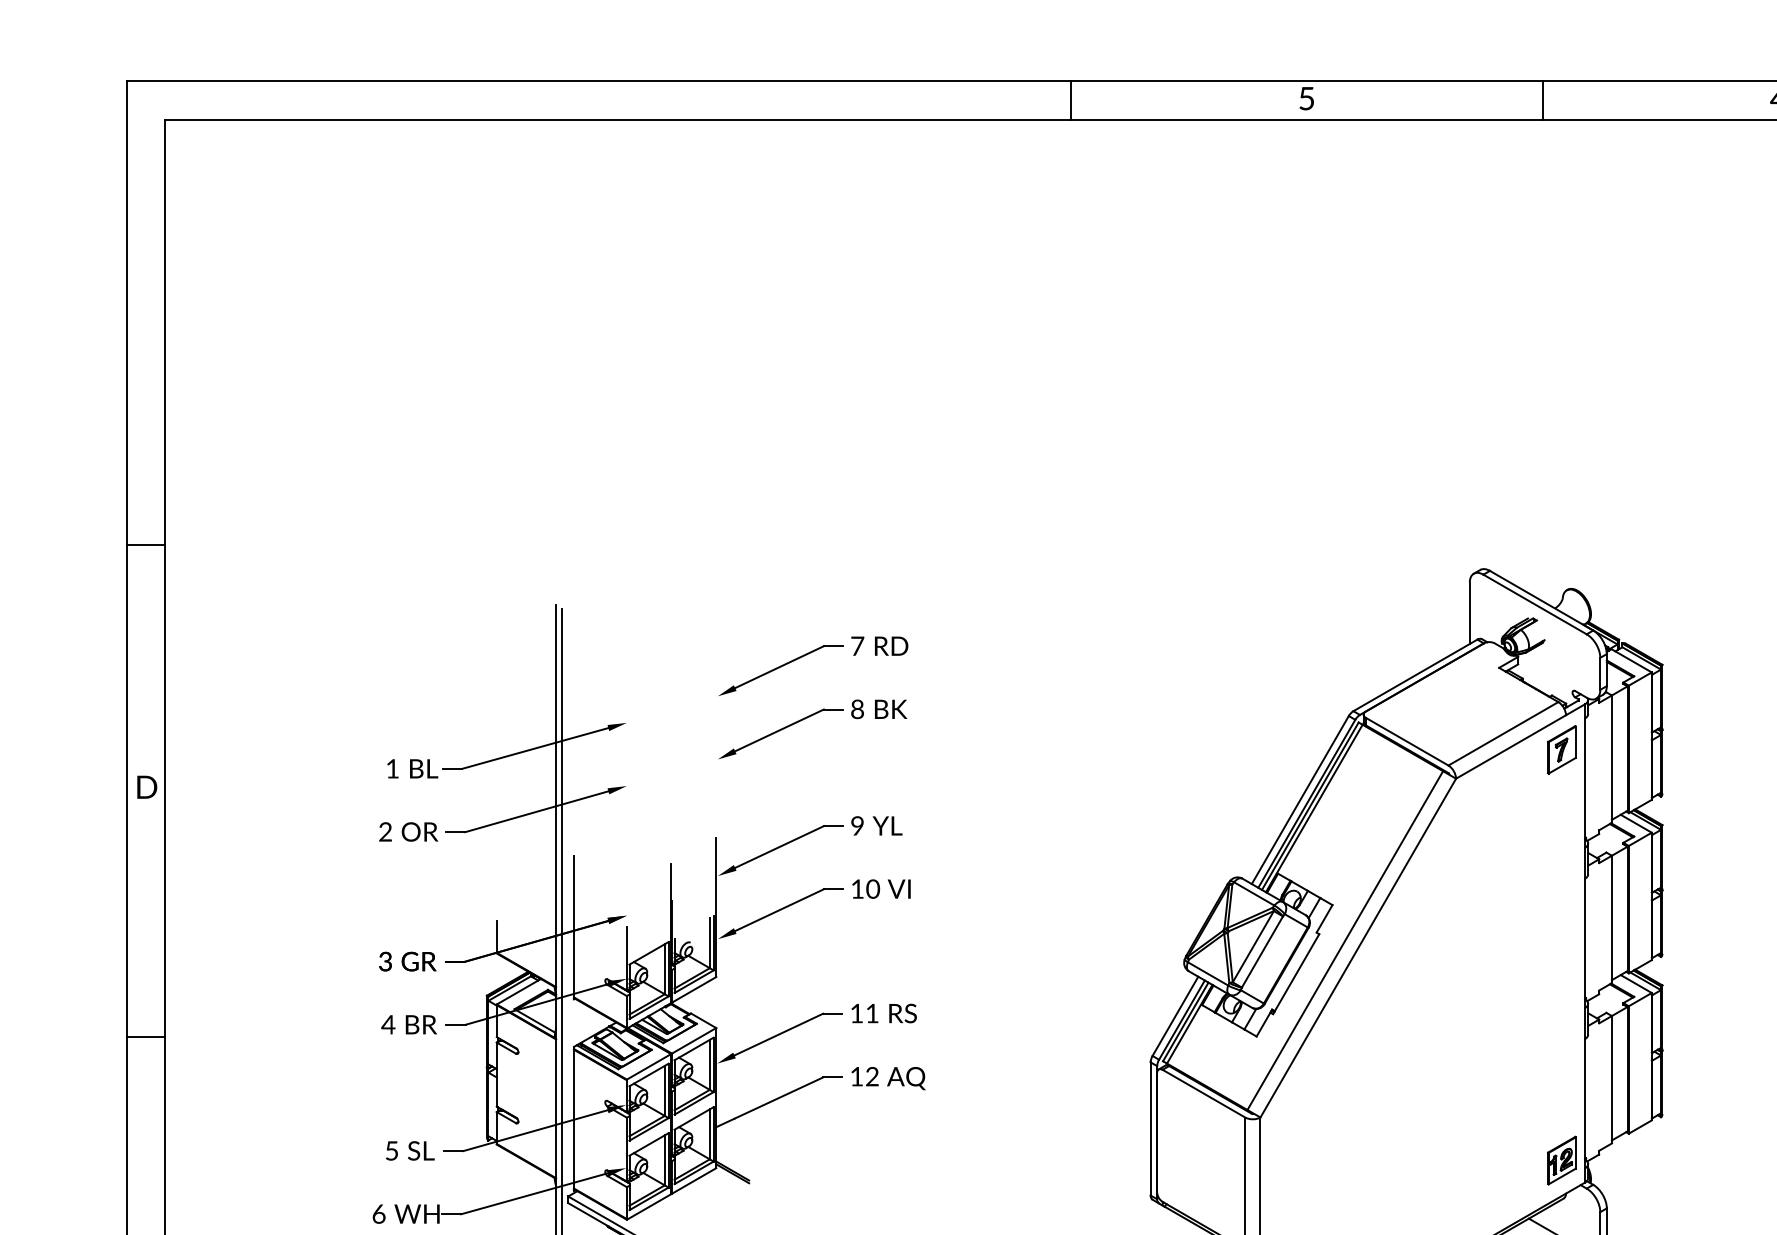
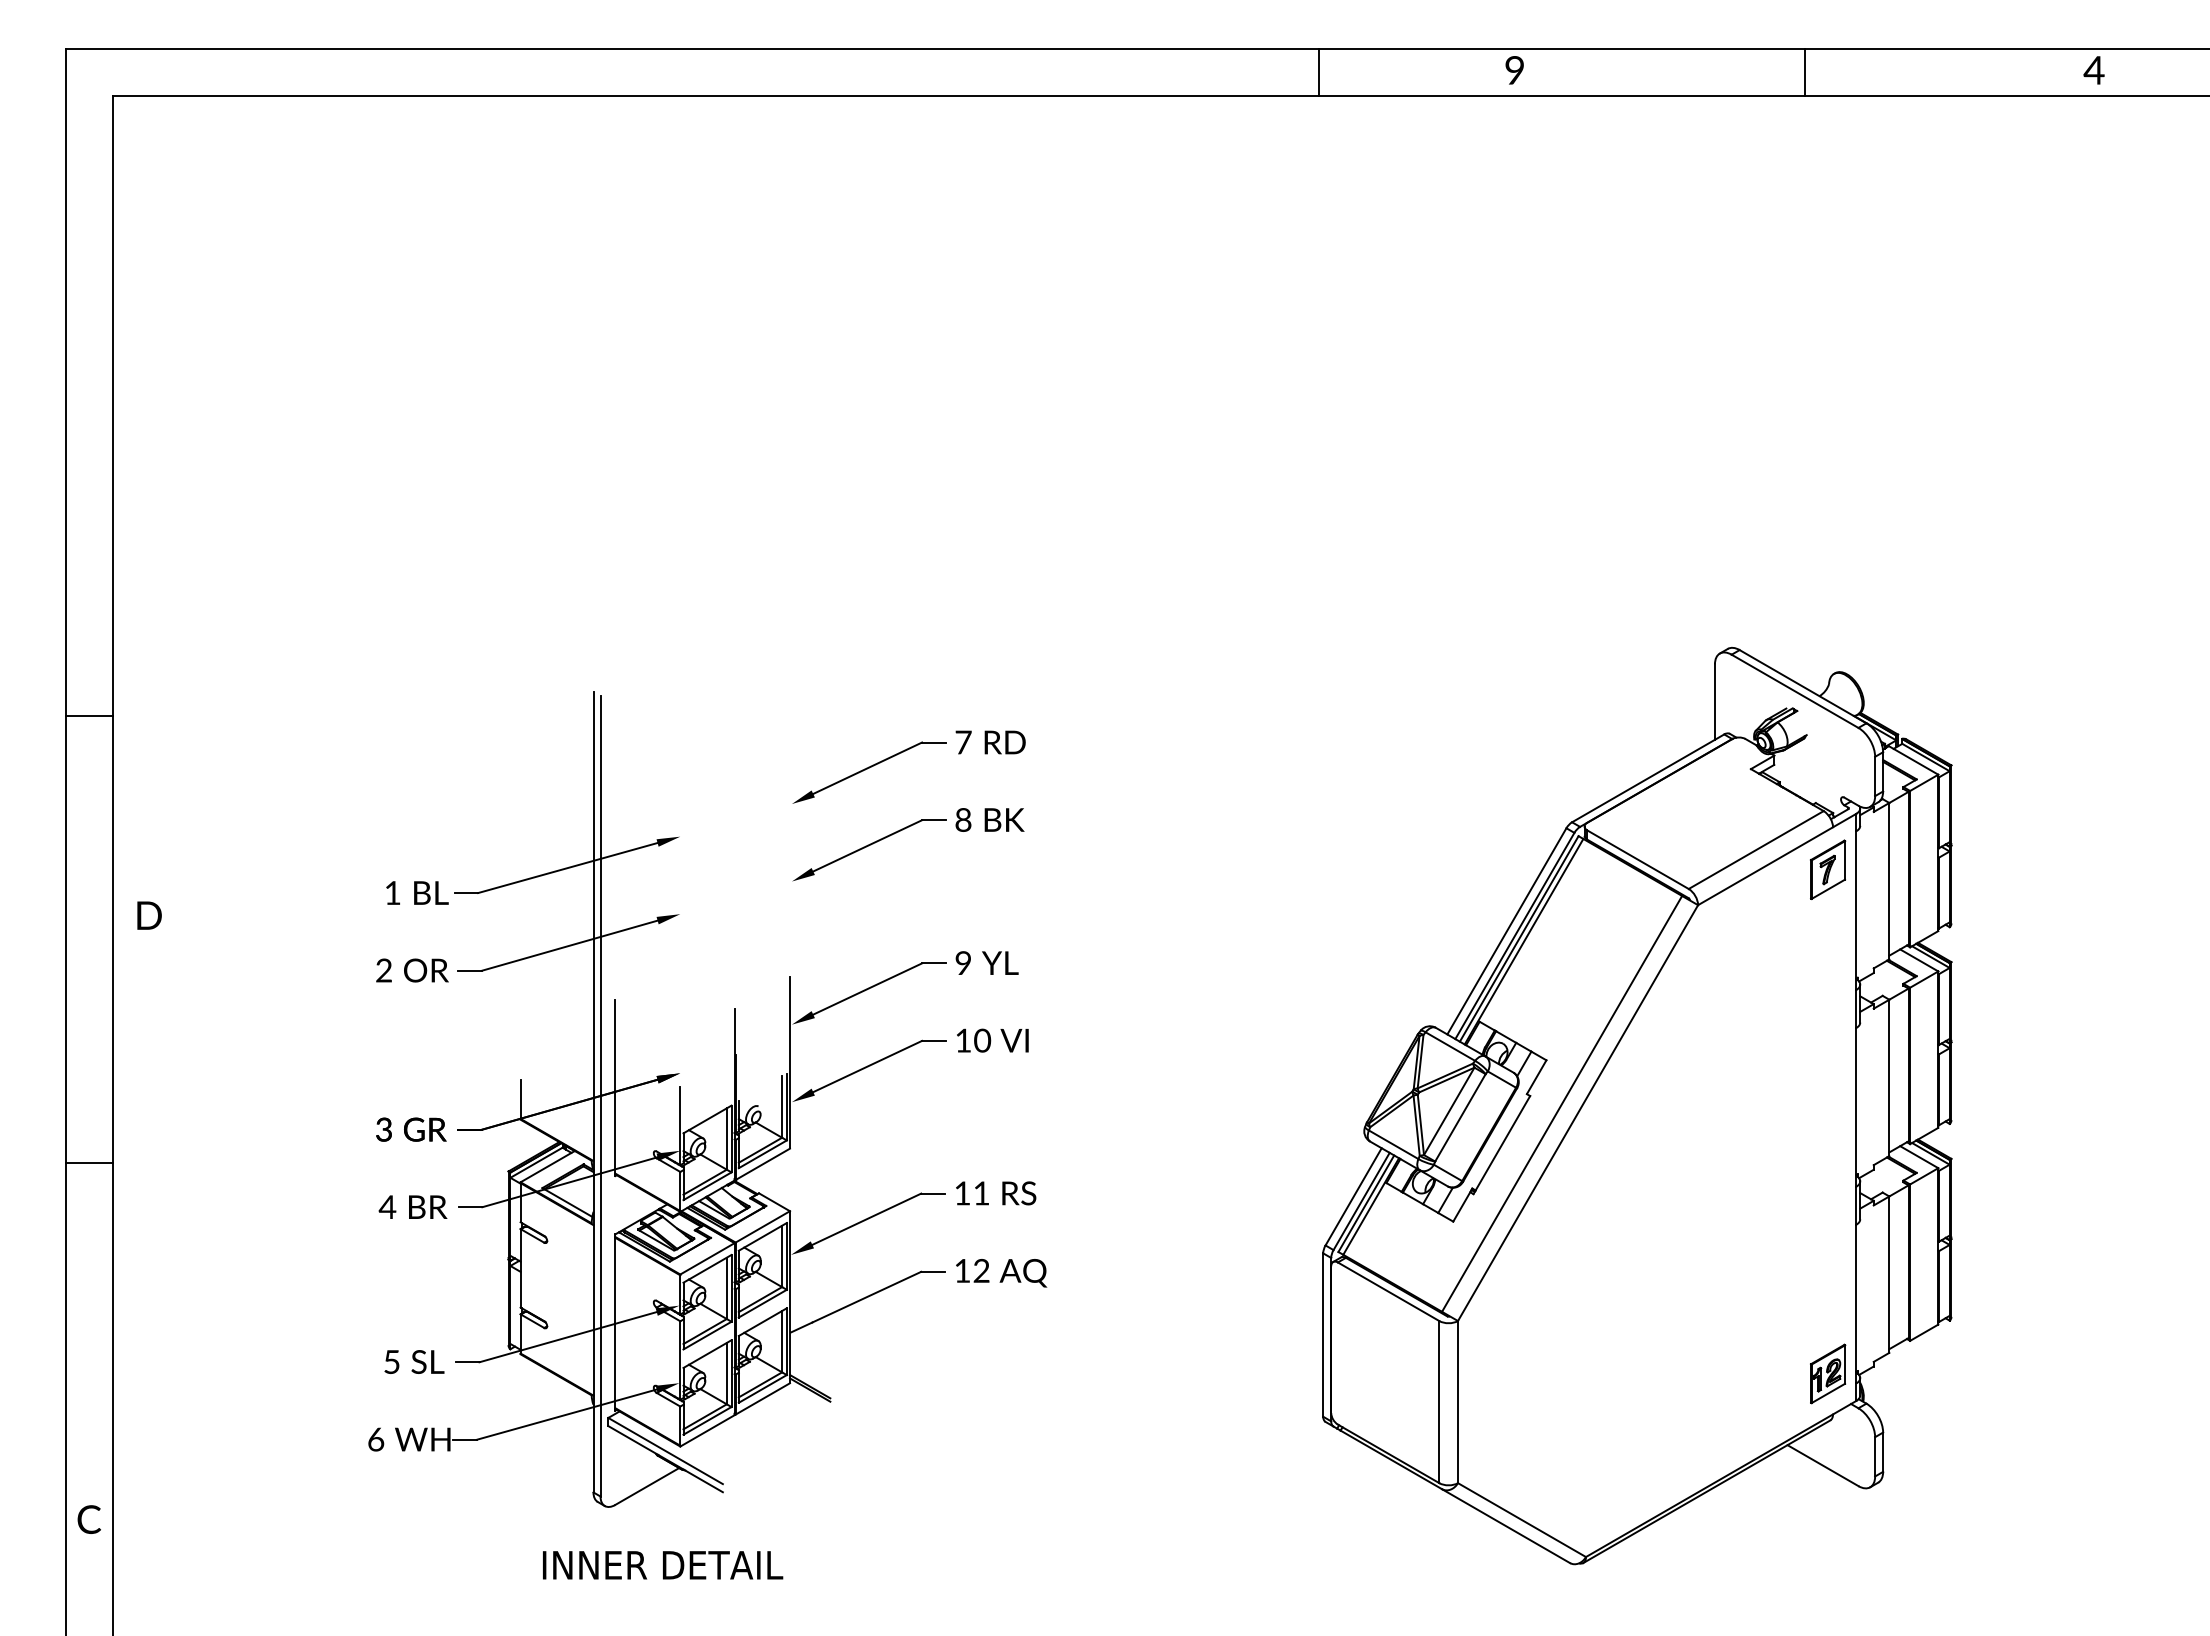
text: (1306, 98) -> (1514, 70), 5 -> 9
line: (1071, 100) -> (1319, 72), moved
line: (145, 545) -> (89, 716), moved
text: (147, 787) -> (149, 915), moved
line: (145, 1037) -> (89, 1163), moved

